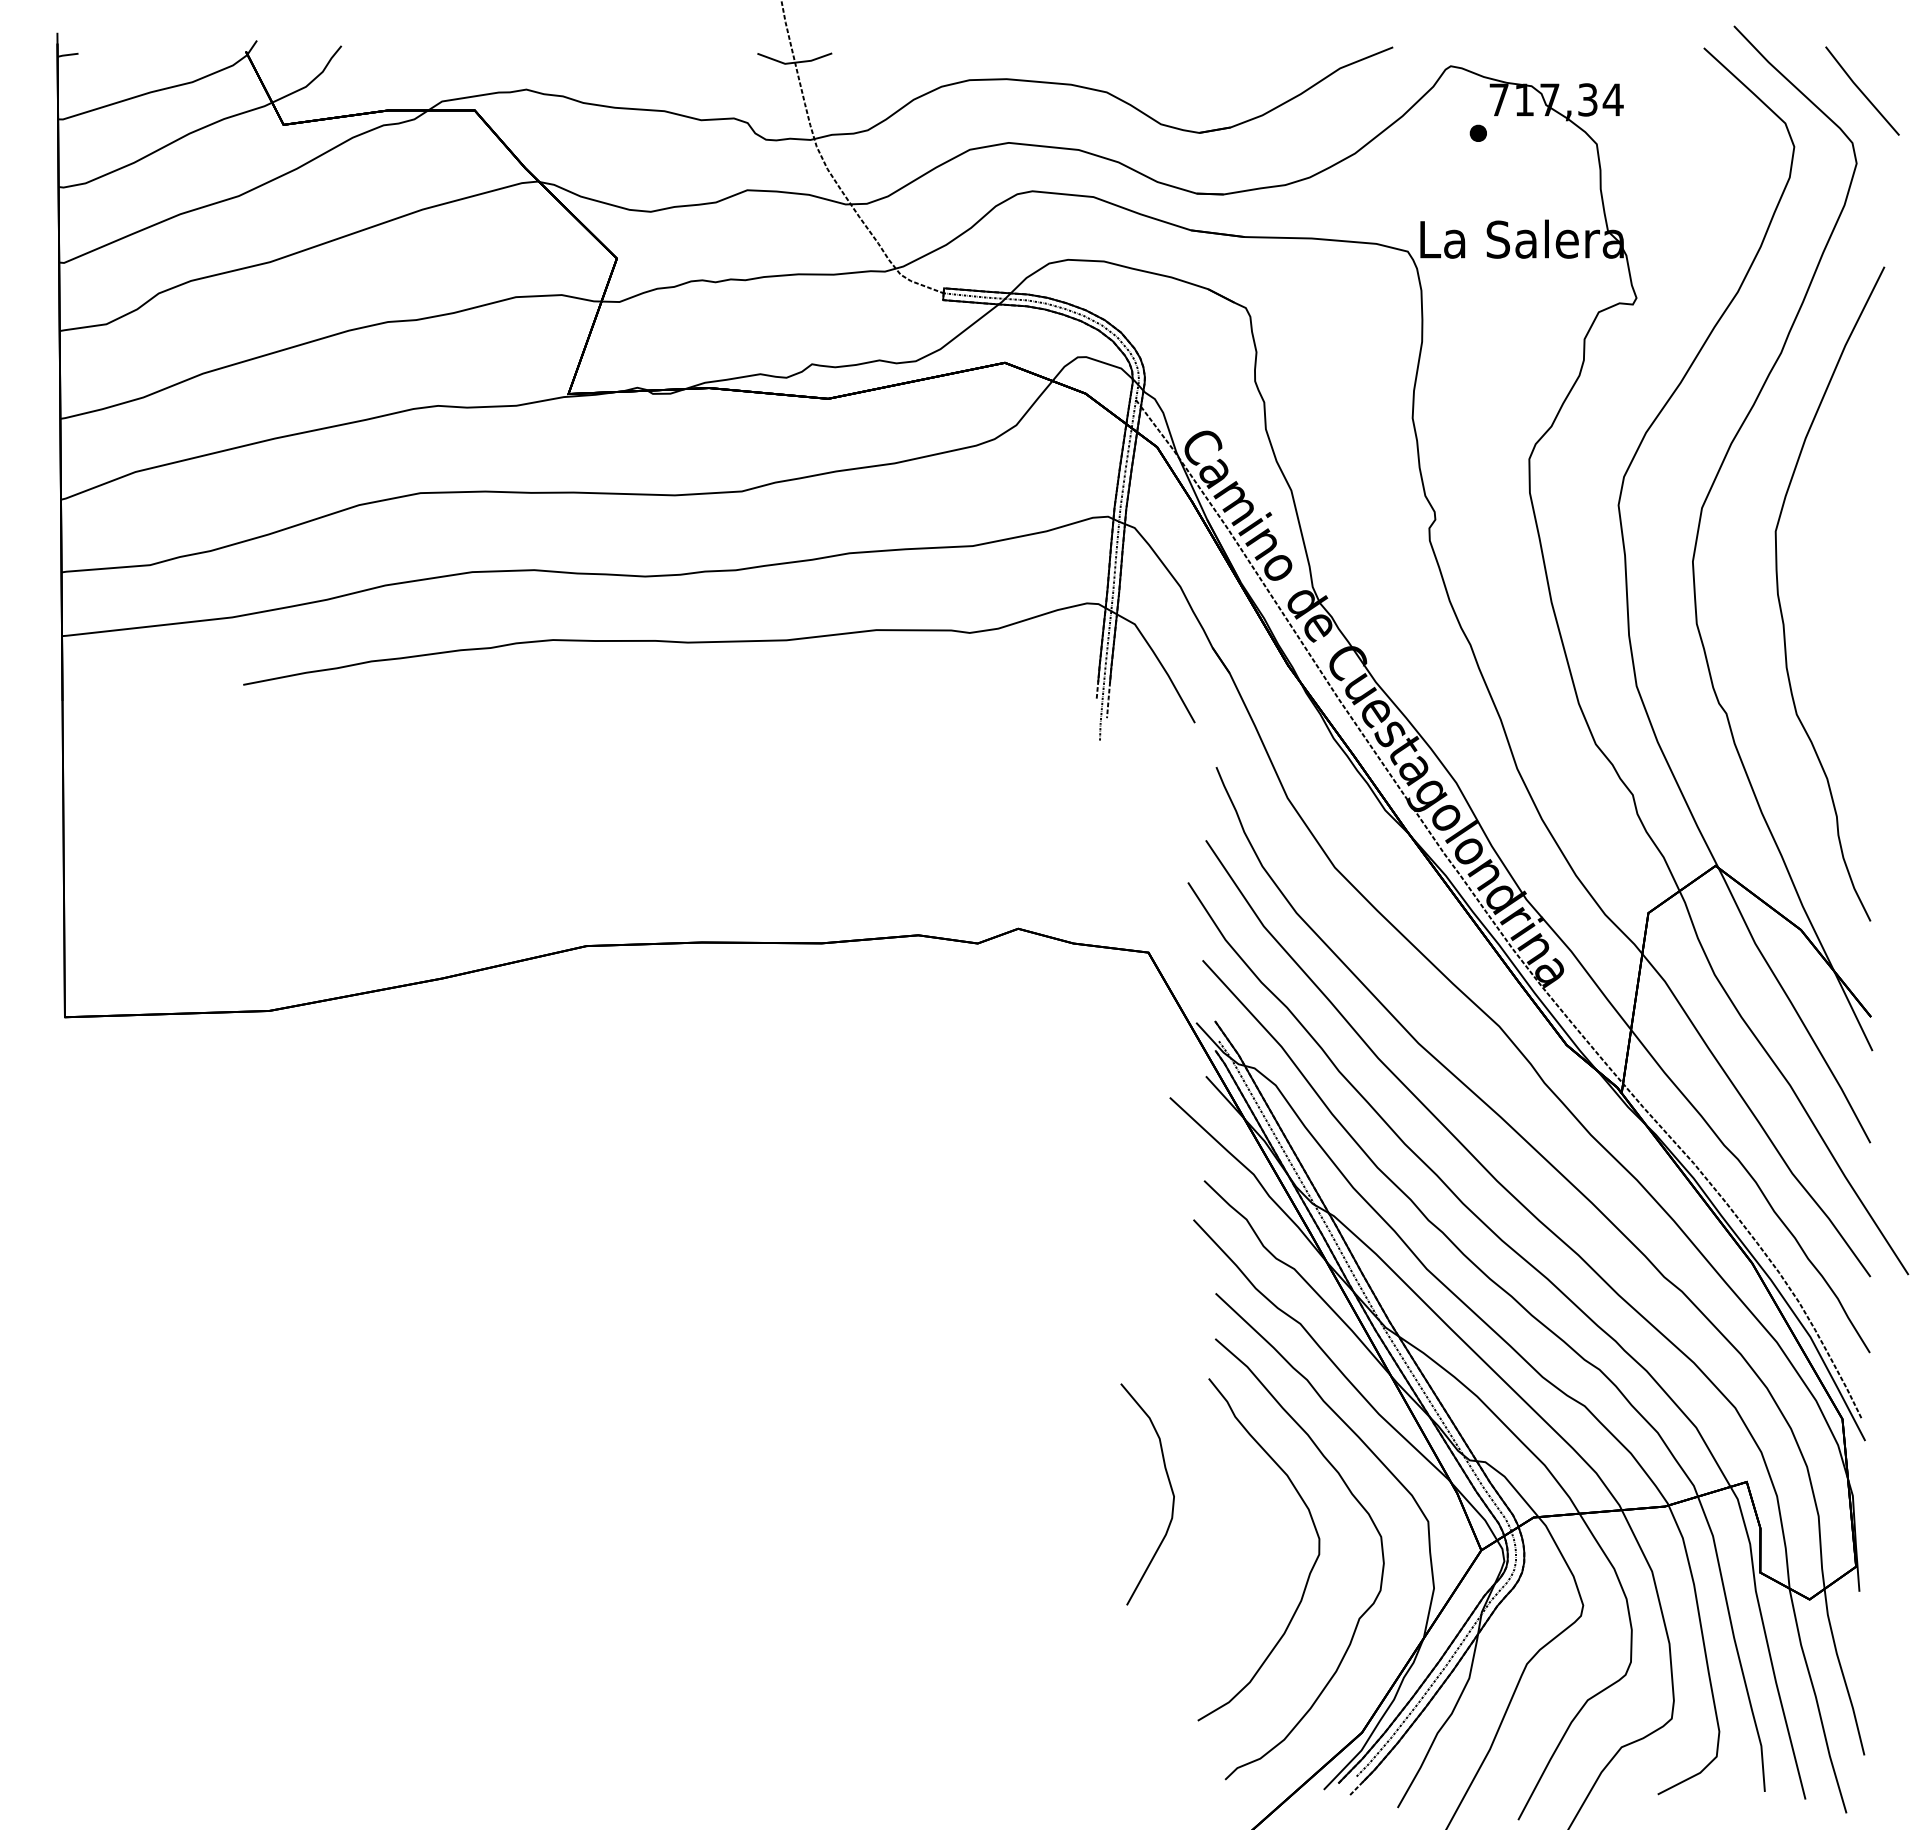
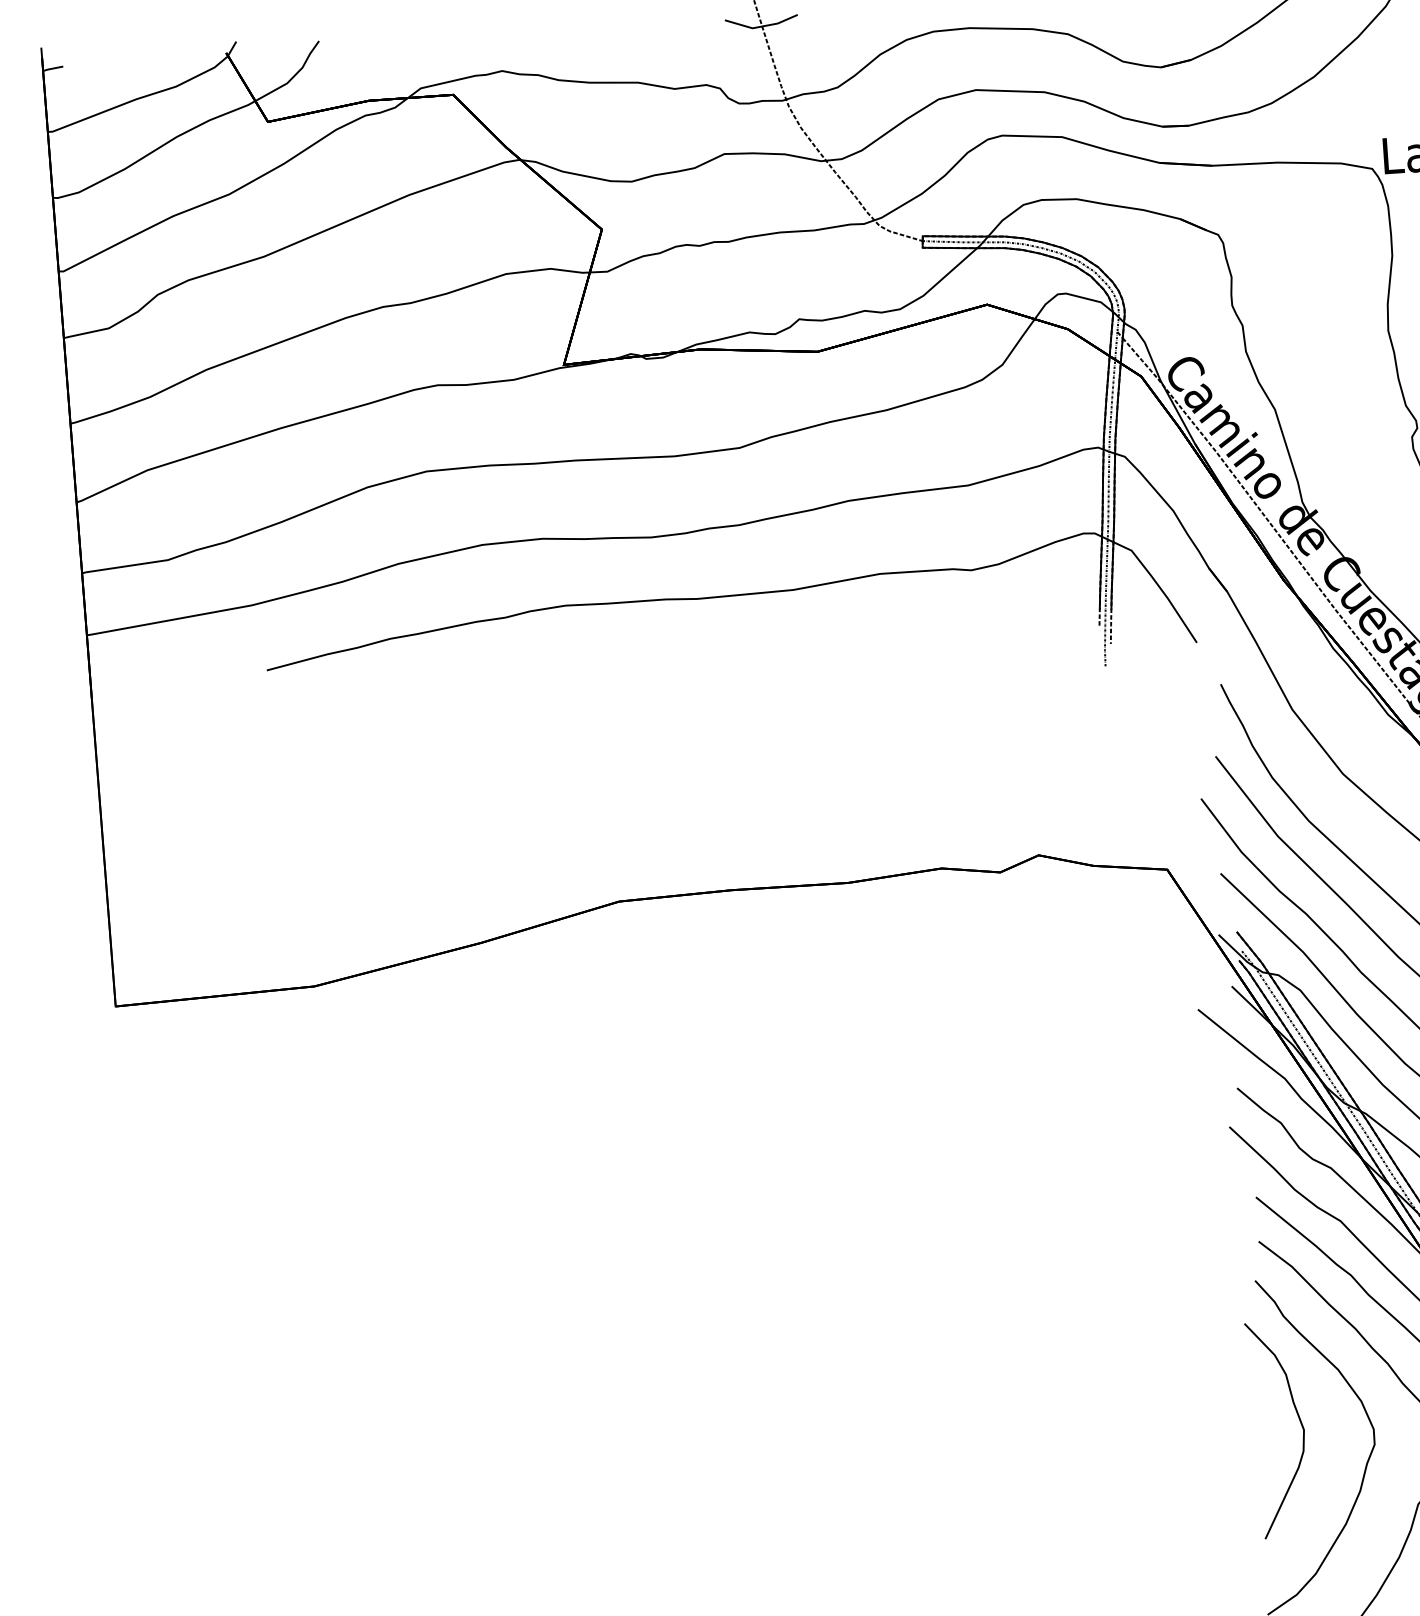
curve: (1169, 1485) -> (1298, 1419), moved

